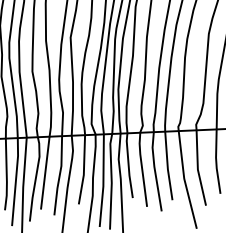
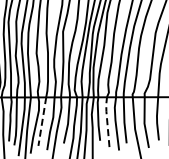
line: (142, 167) -> (107, 120), solid -> dashed
line: (45, 172) -> (42, 121), solid -> dashed

